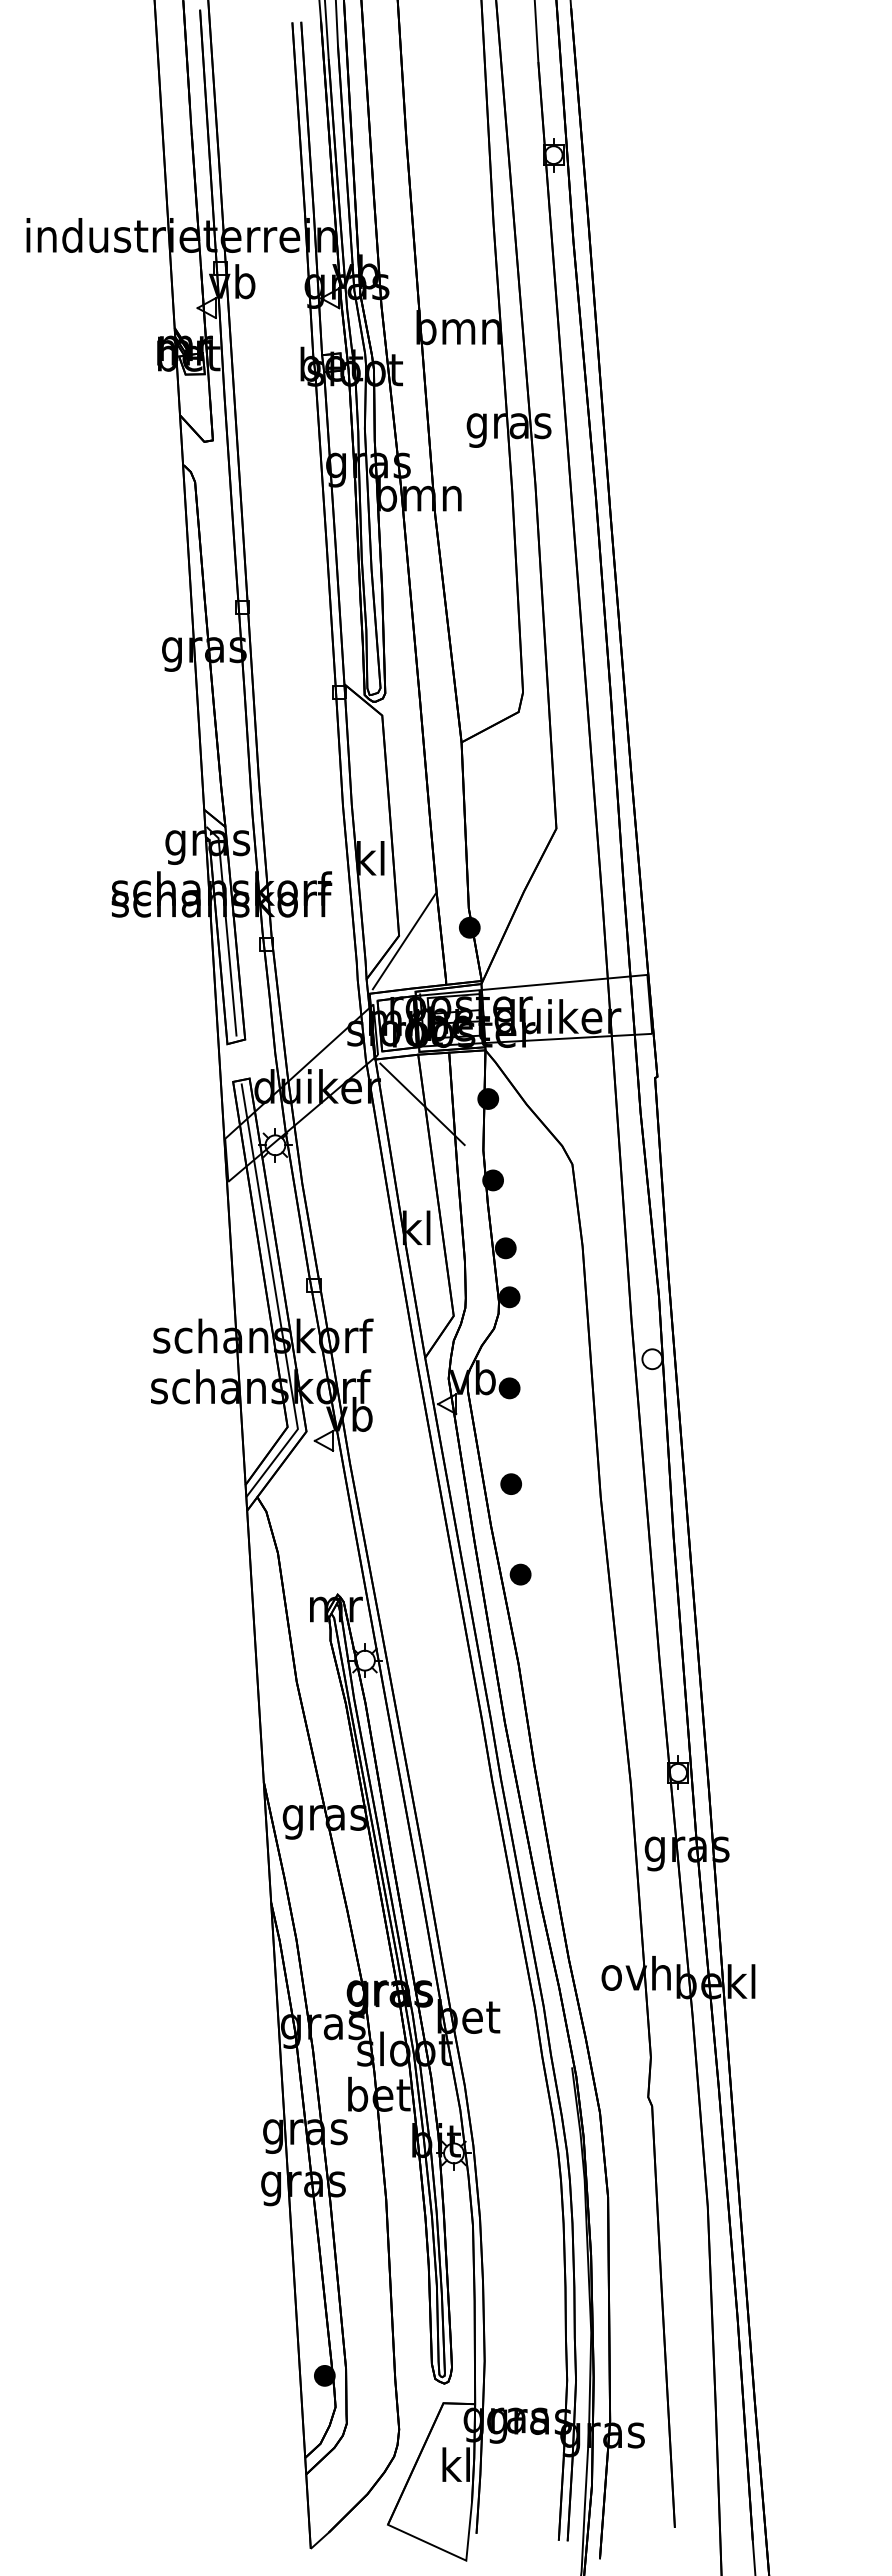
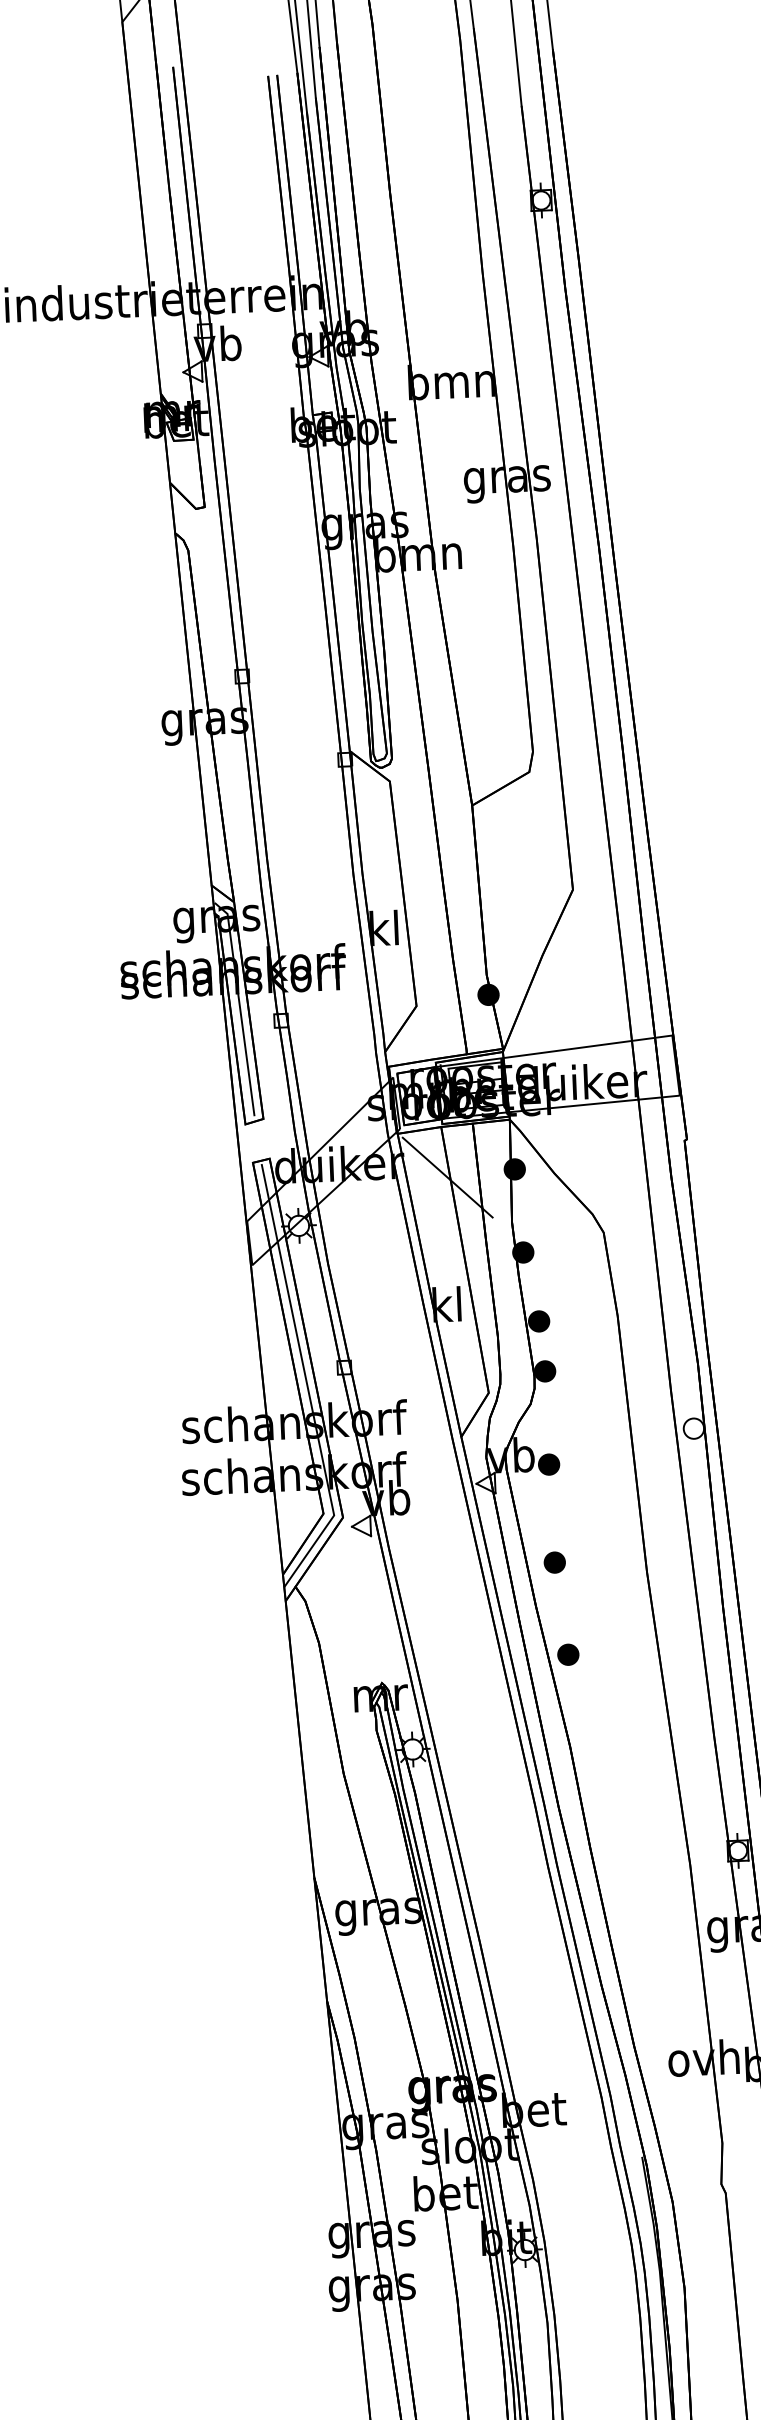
line: (403, 941) -> (421, 1011), removed

